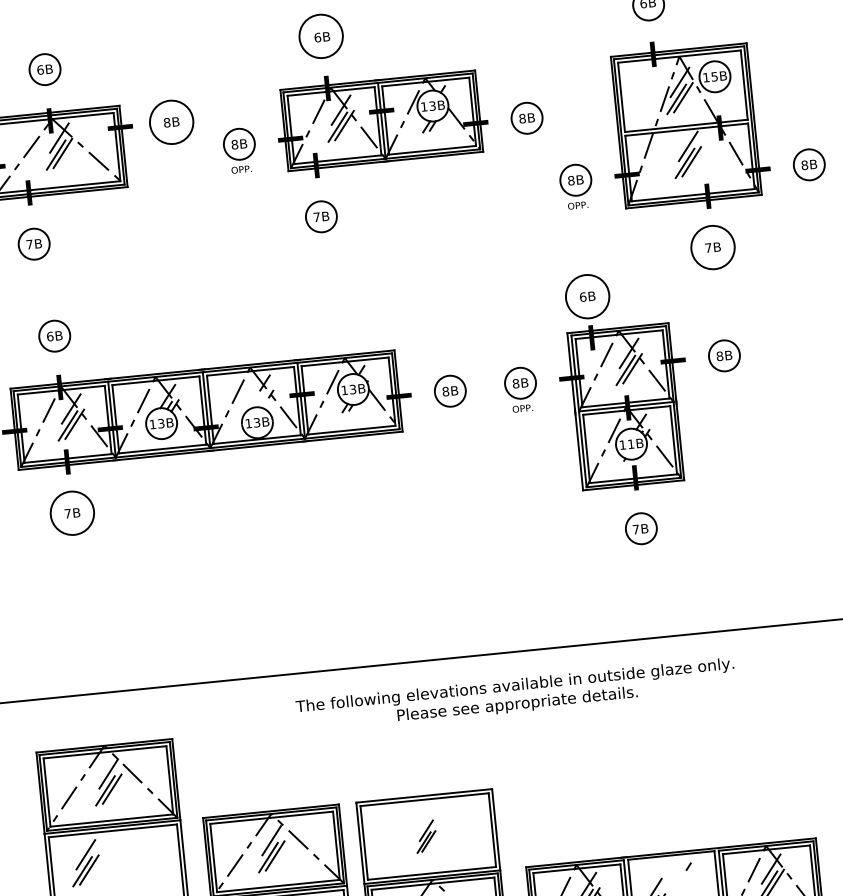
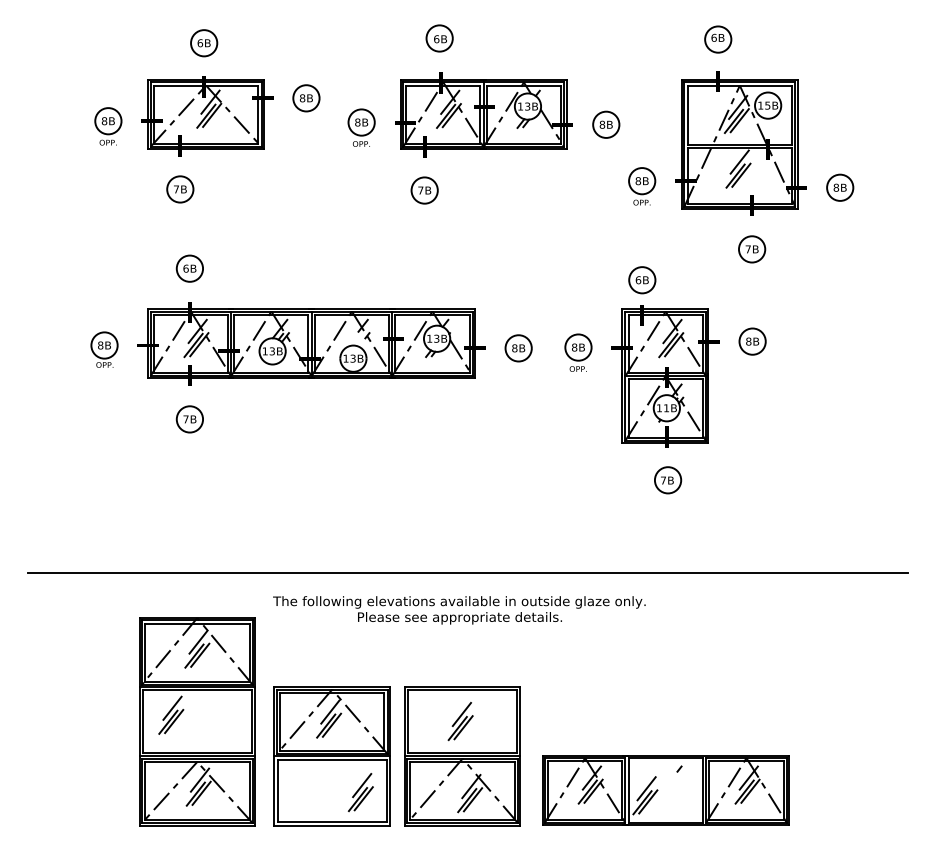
circle: (320, 36) -> (439, 38), size x0.71
circle: (171, 122) -> (306, 98), size x0.71
circle: (712, 247) -> (751, 249), size x0.71
circle: (587, 296) -> (642, 280), size x0.71
circle: (71, 513) -> (189, 419), size x0.71
text: (516, 695) -> (459, 610), moved
part: (425, 836) -> (460, 721), size x1.43

